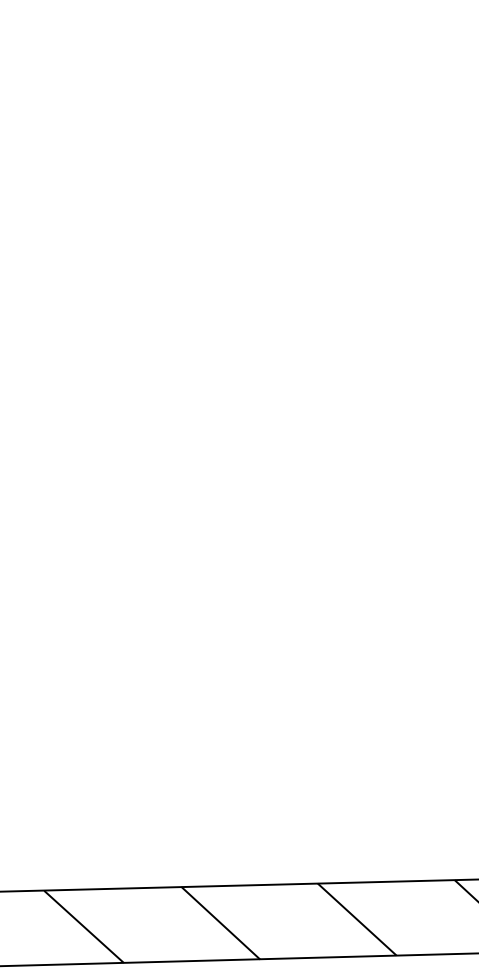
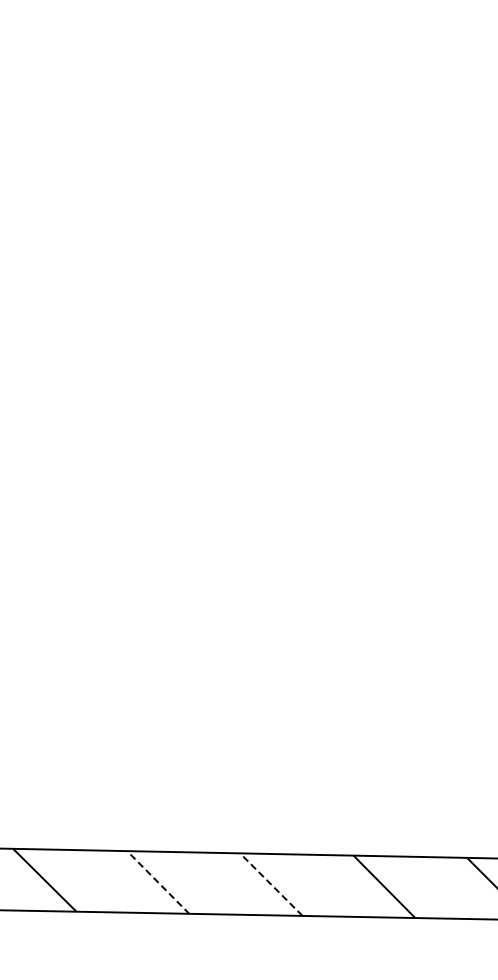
line: (356, 919) -> (270, 884), solid -> dashed
line: (219, 923) -> (157, 882), solid -> dashed

